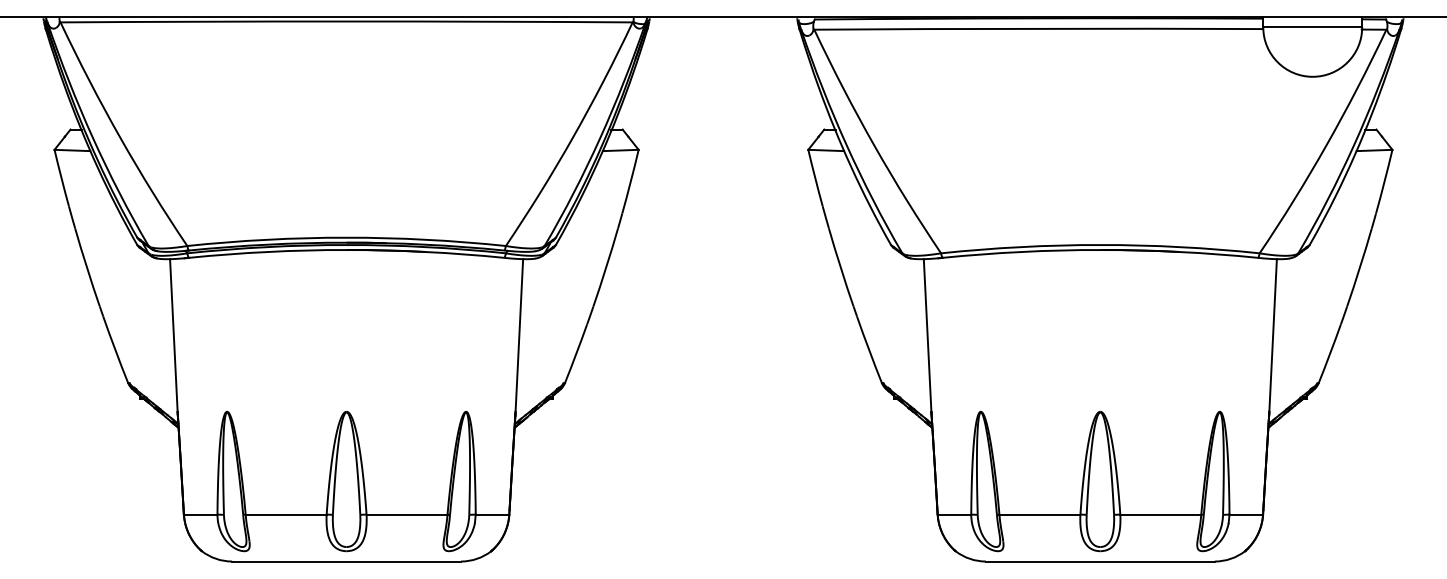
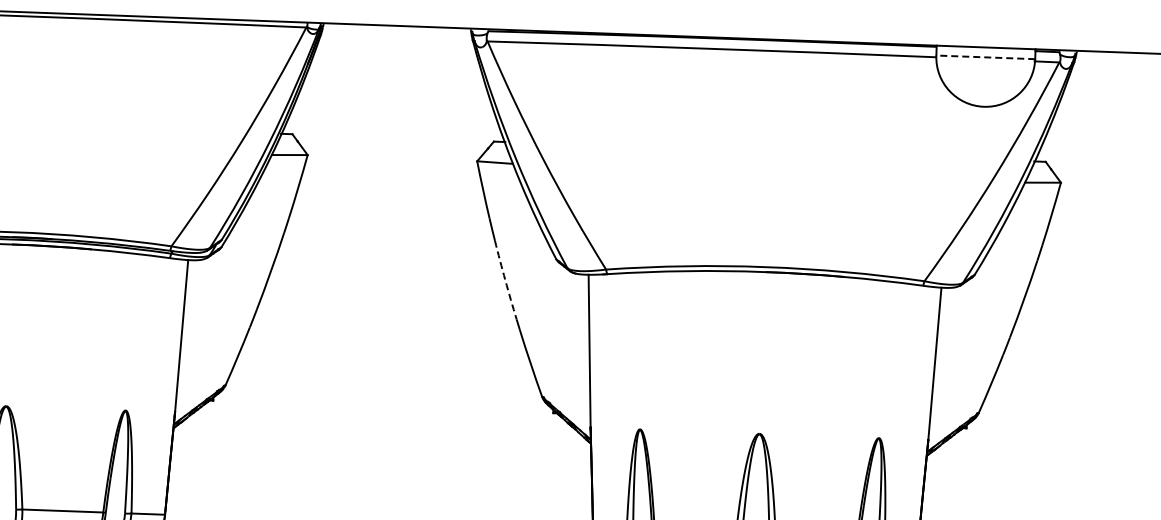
line: (1312, 27) -> (985, 57), solid -> dashed
arc: (840, 267) -> (505, 280), solid -> dashed

